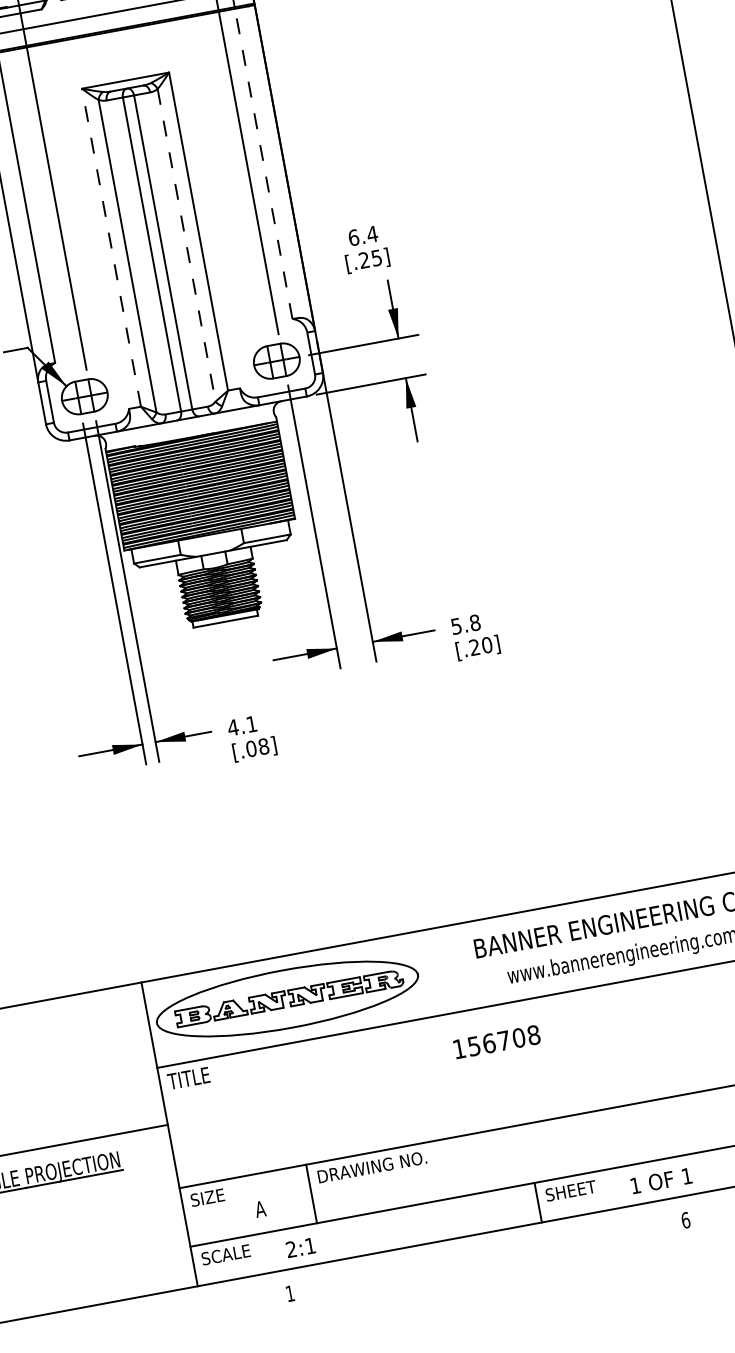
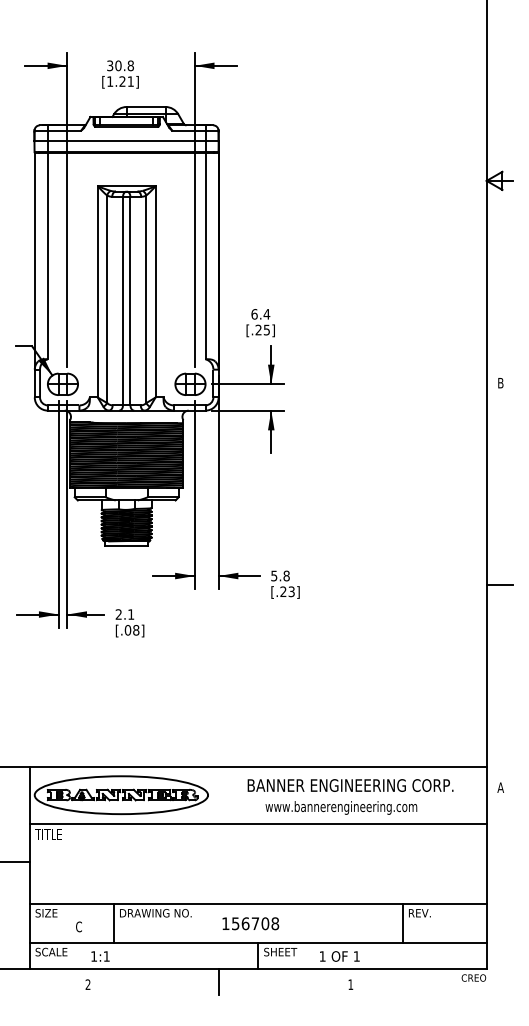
line: (263, 162) -> (205, 255), dashed -> solid
line: (186, 245) -> (146, 299), dashed -> solid
line: (110, 247) -> (97, 291), dashed -> solid
text: (486, 644) -> (291, 591), [.20] -> [.23]
text: (232, 727) -> (118, 614), 4.1 -> 2.1
text: (496, 1041) -> (250, 923), moved
text: (259, 1208) -> (78, 926), A -> C
text: (685, 1220) -> (350, 984), 6 -> 1
text: (290, 1249) -> (93, 956), 2:1 -> 1:1
line: (487, 1252) -> (219, 981), added
text: (289, 1293) -> (87, 984), 1 -> 2

